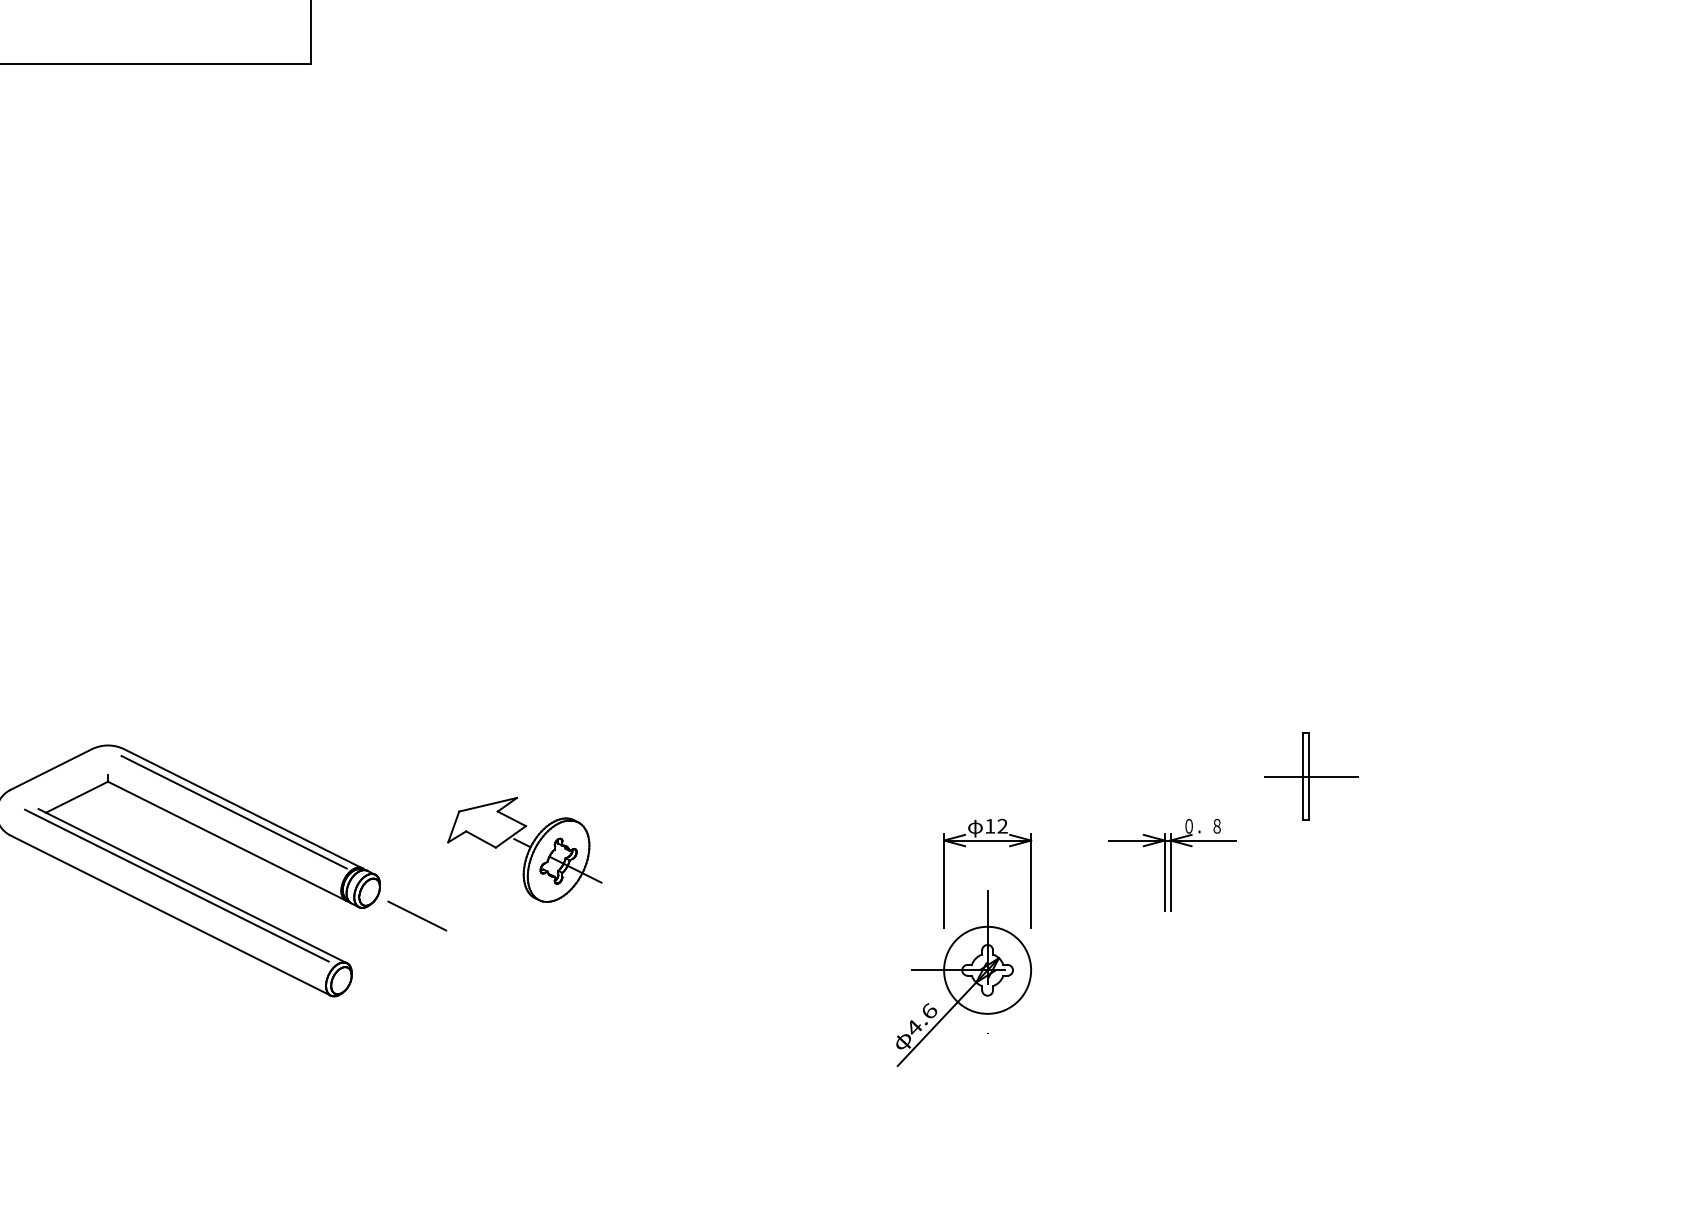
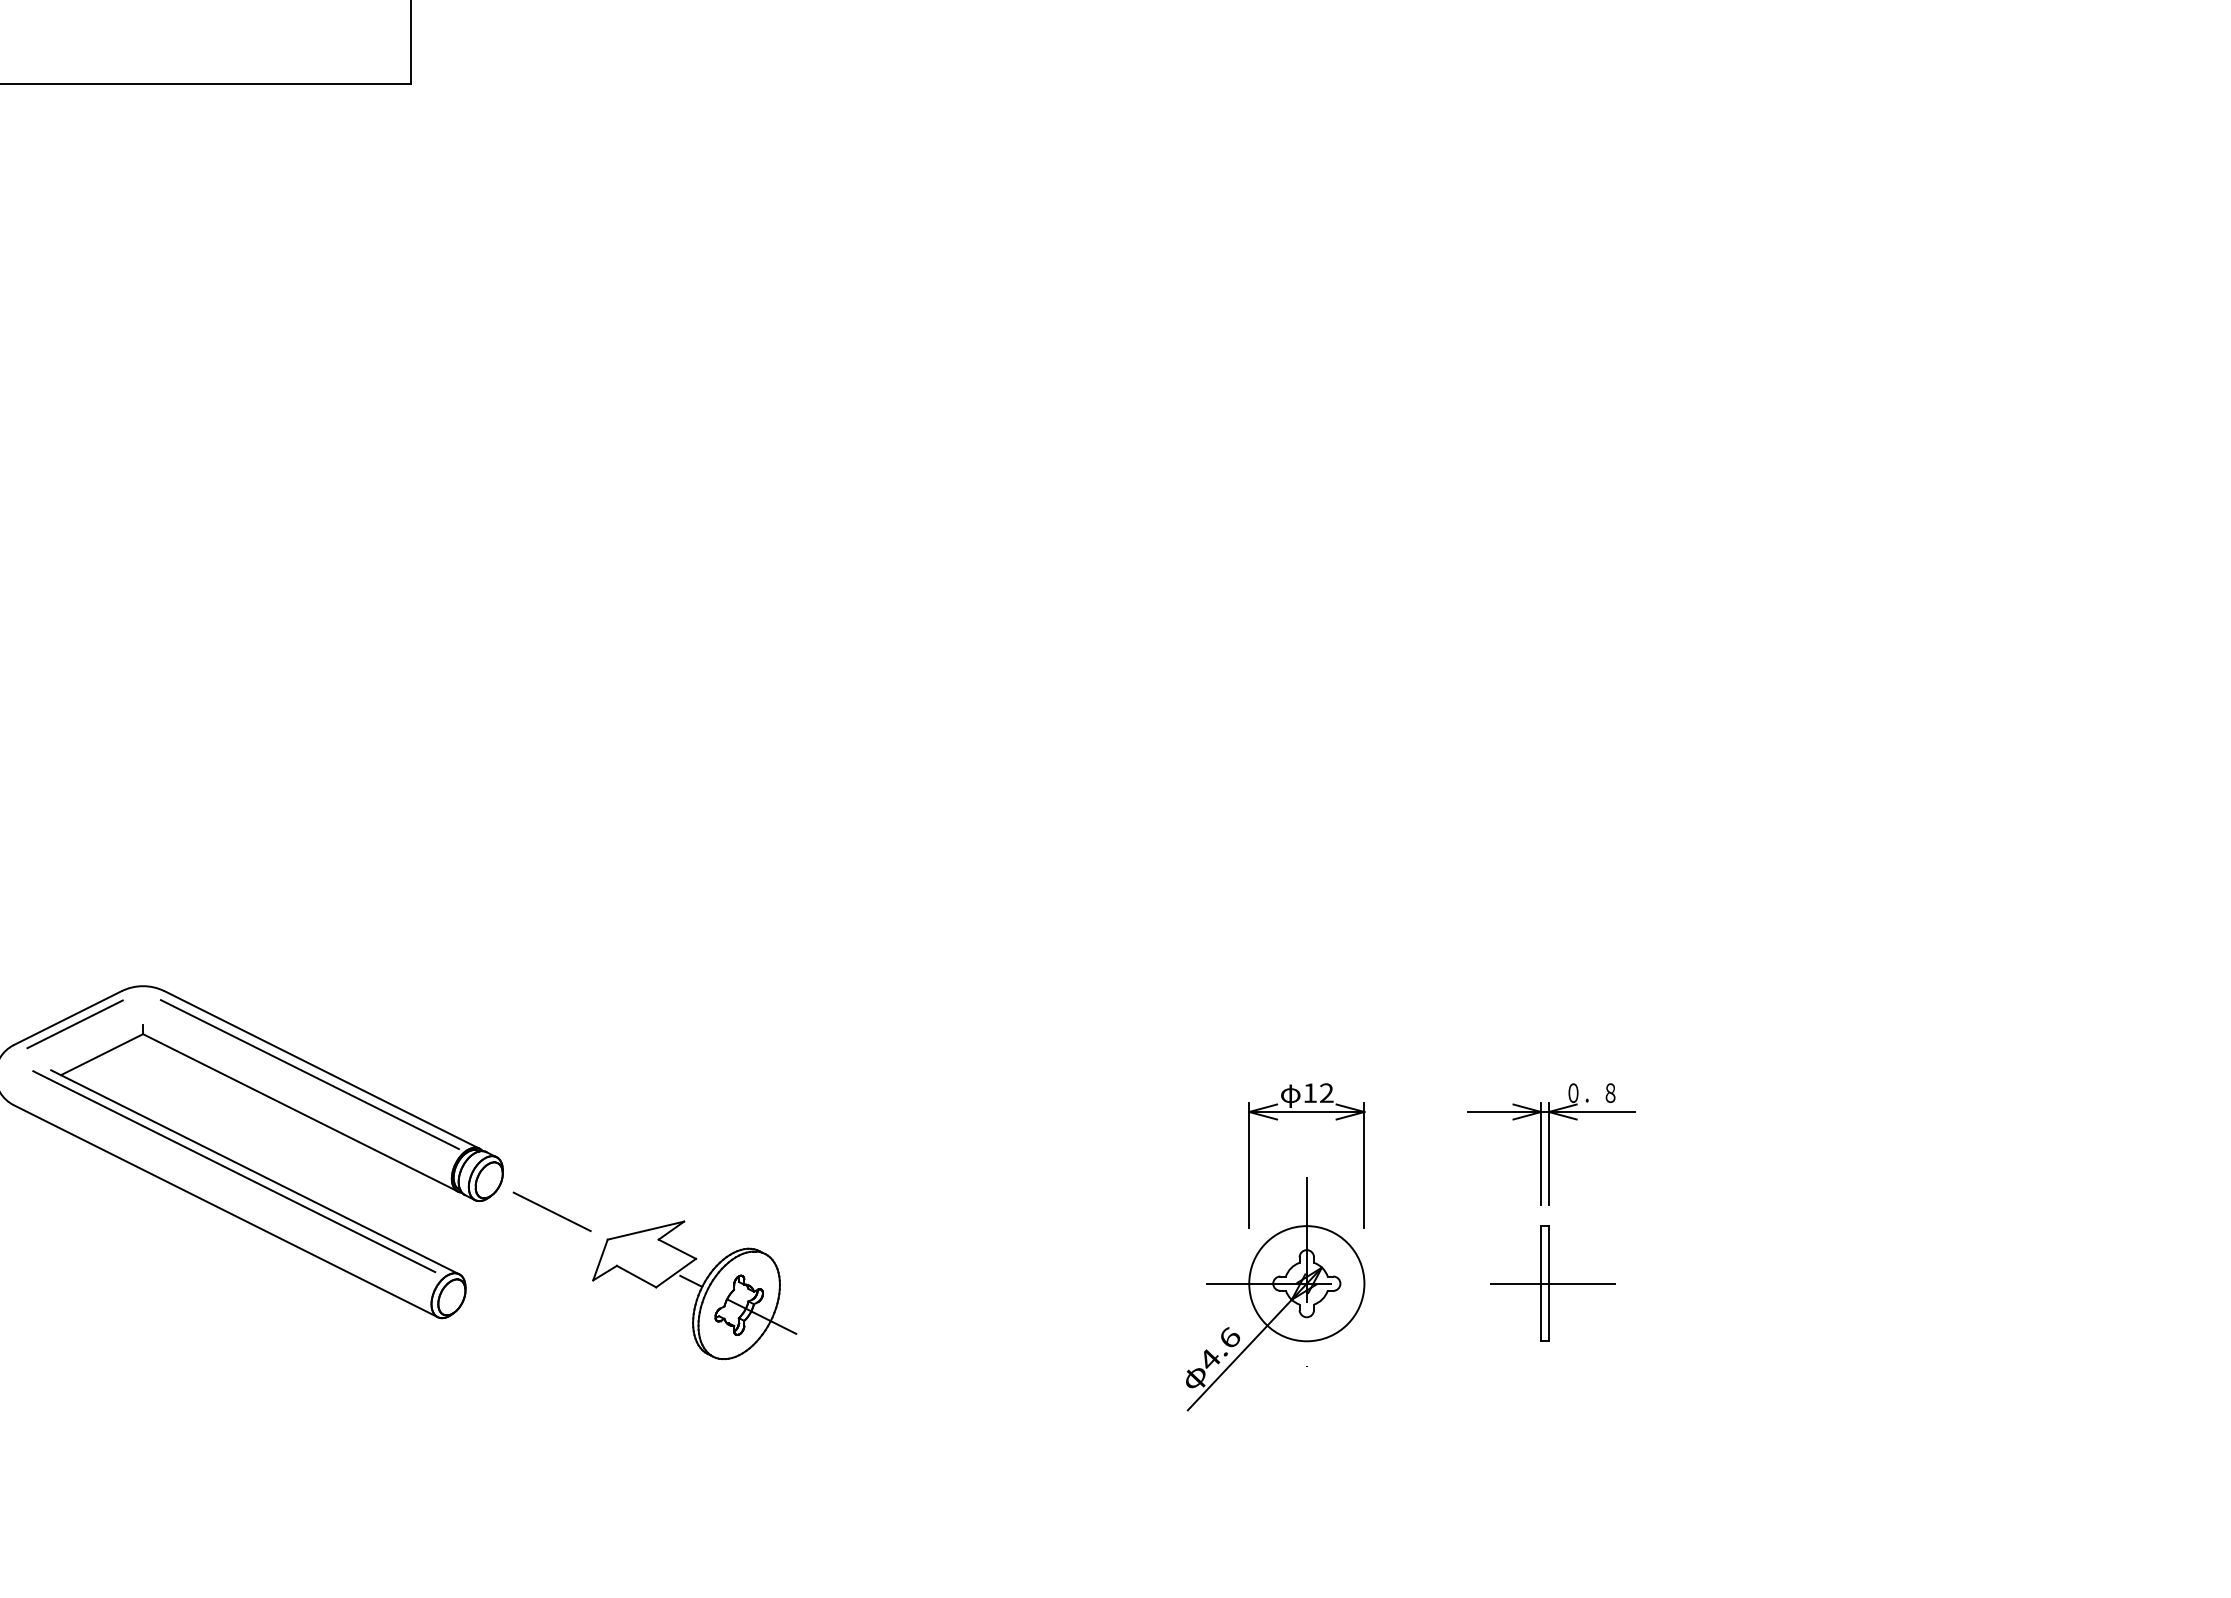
line: (56, 774) -> (74, 1024), added
part: (1311, 776) -> (1552, 1283), moved
part: (524, 850) -> (694, 1290), moved

